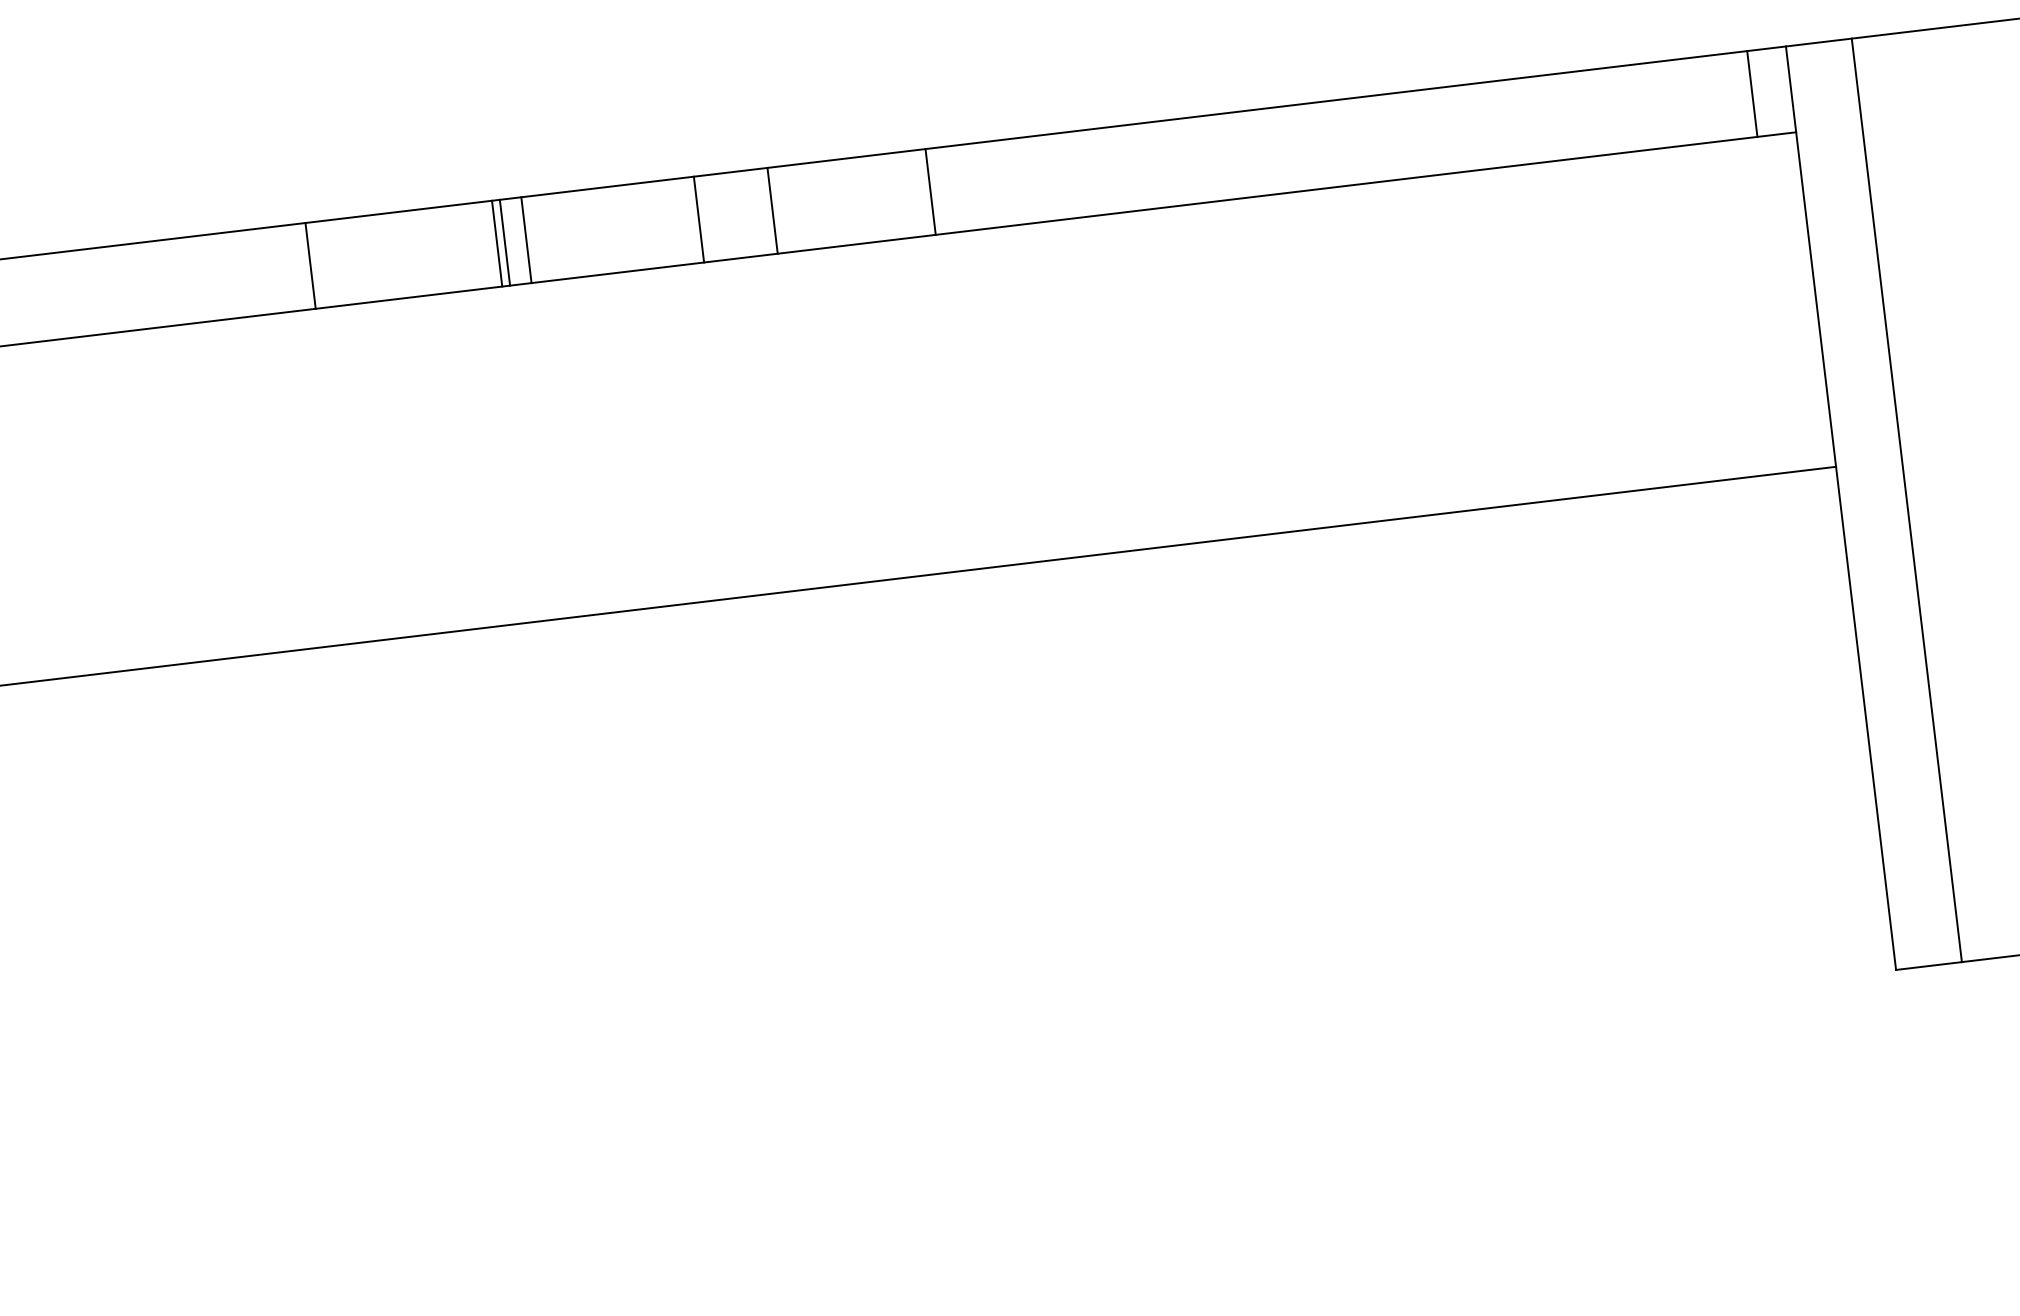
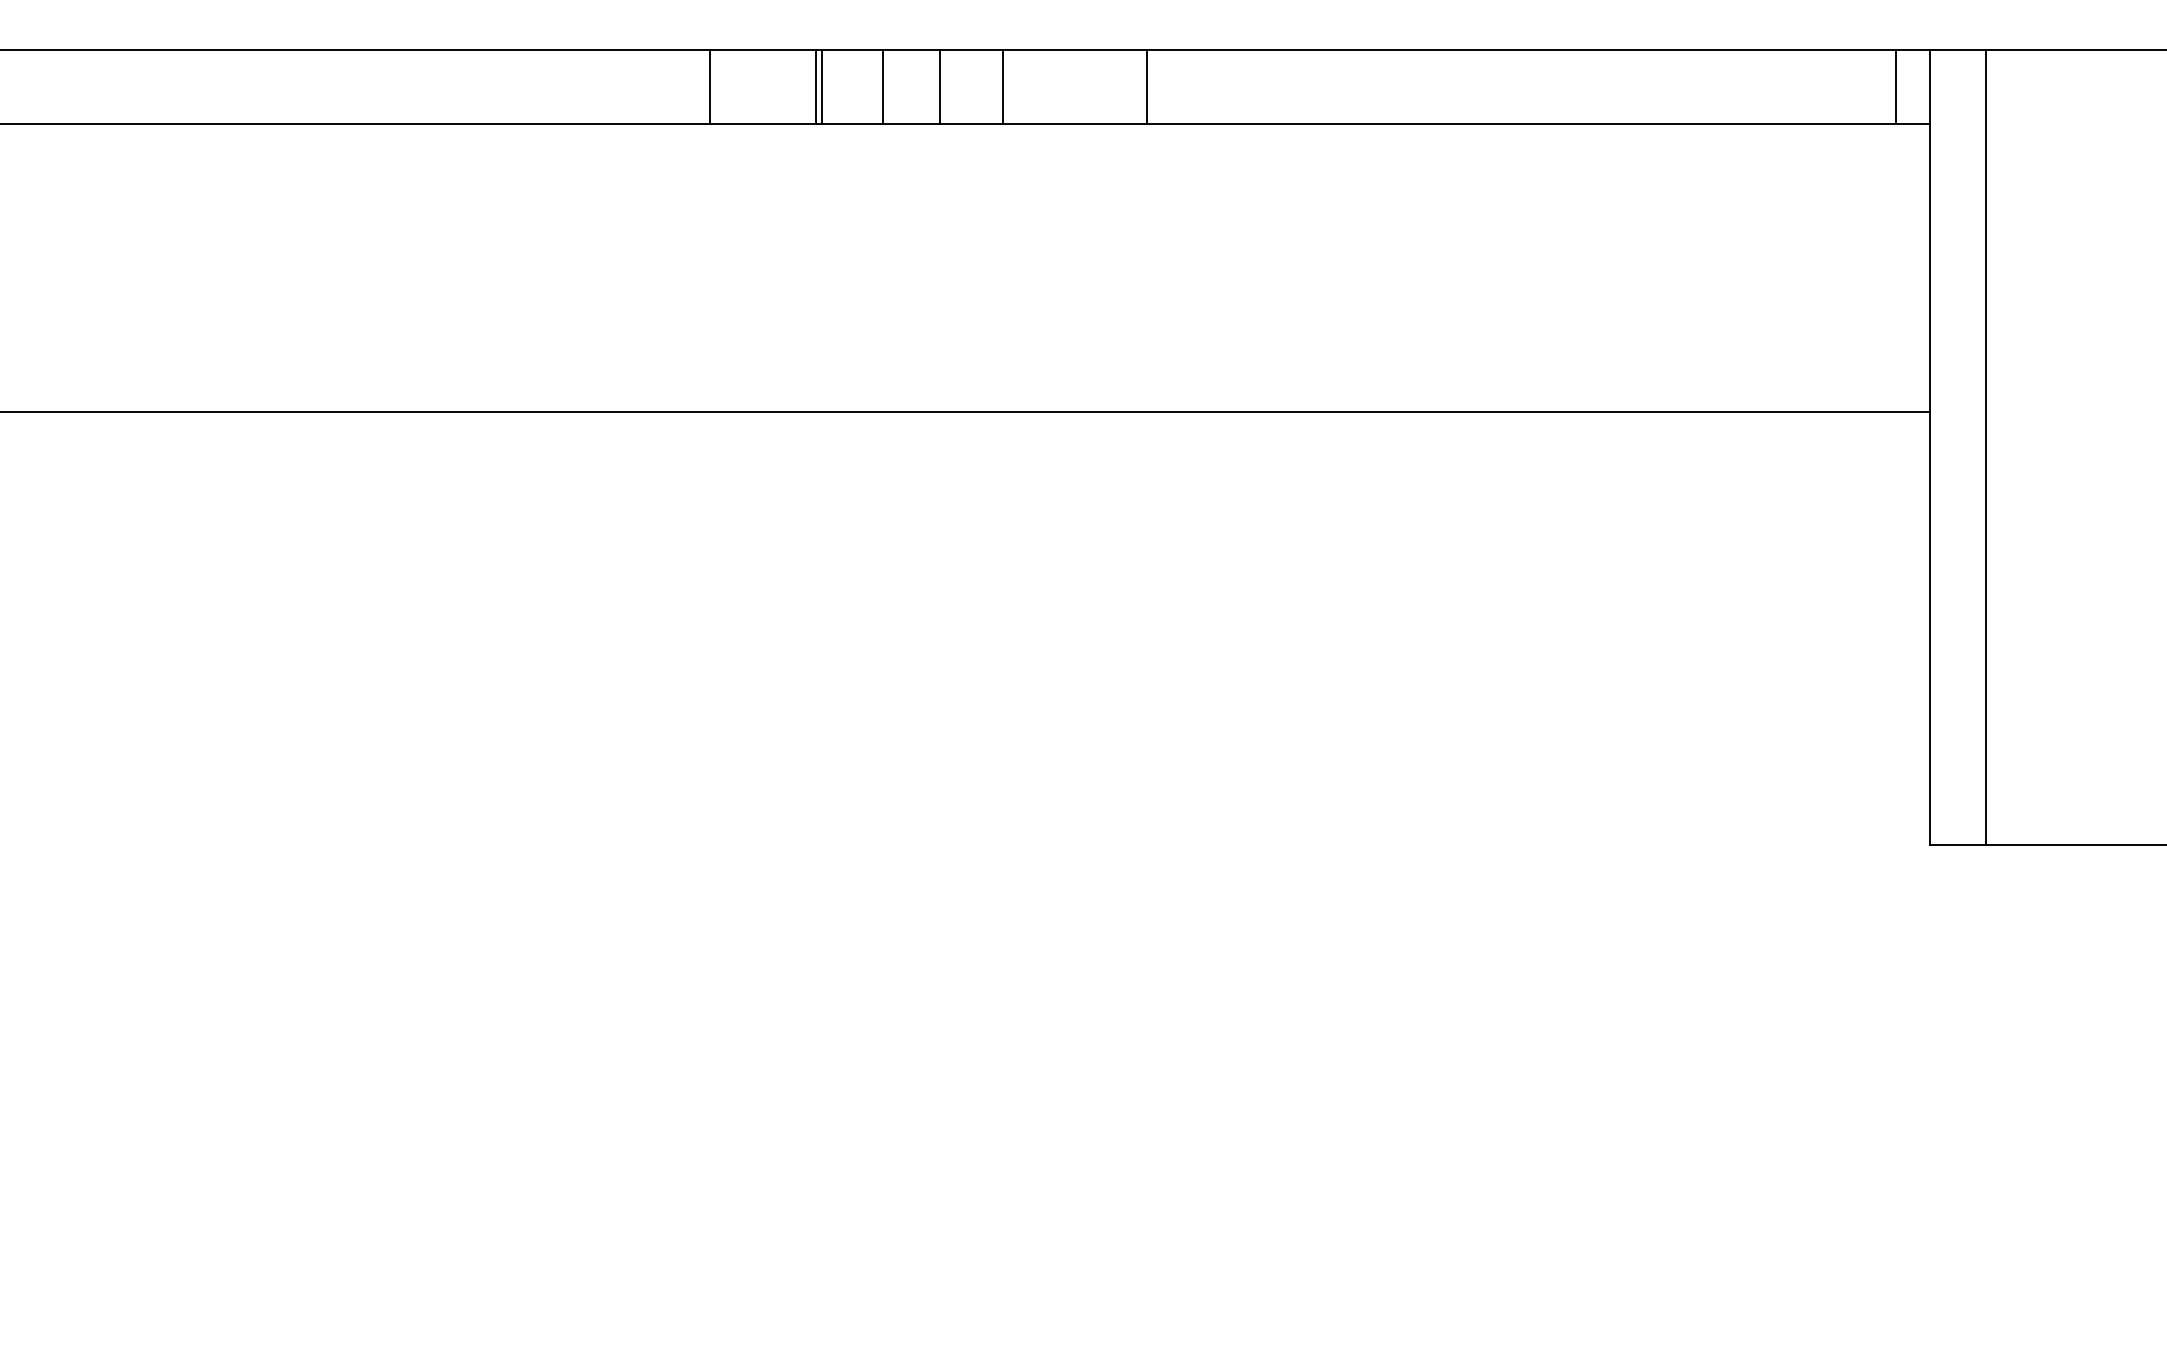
line: (930, 191) -> (1146, 86), moved
line: (772, 210) -> (1002, 86), moved
line: (699, 219) -> (940, 86), moved
line: (526, 240) -> (882, 86), moved
line: (310, 265) -> (709, 86), moved

